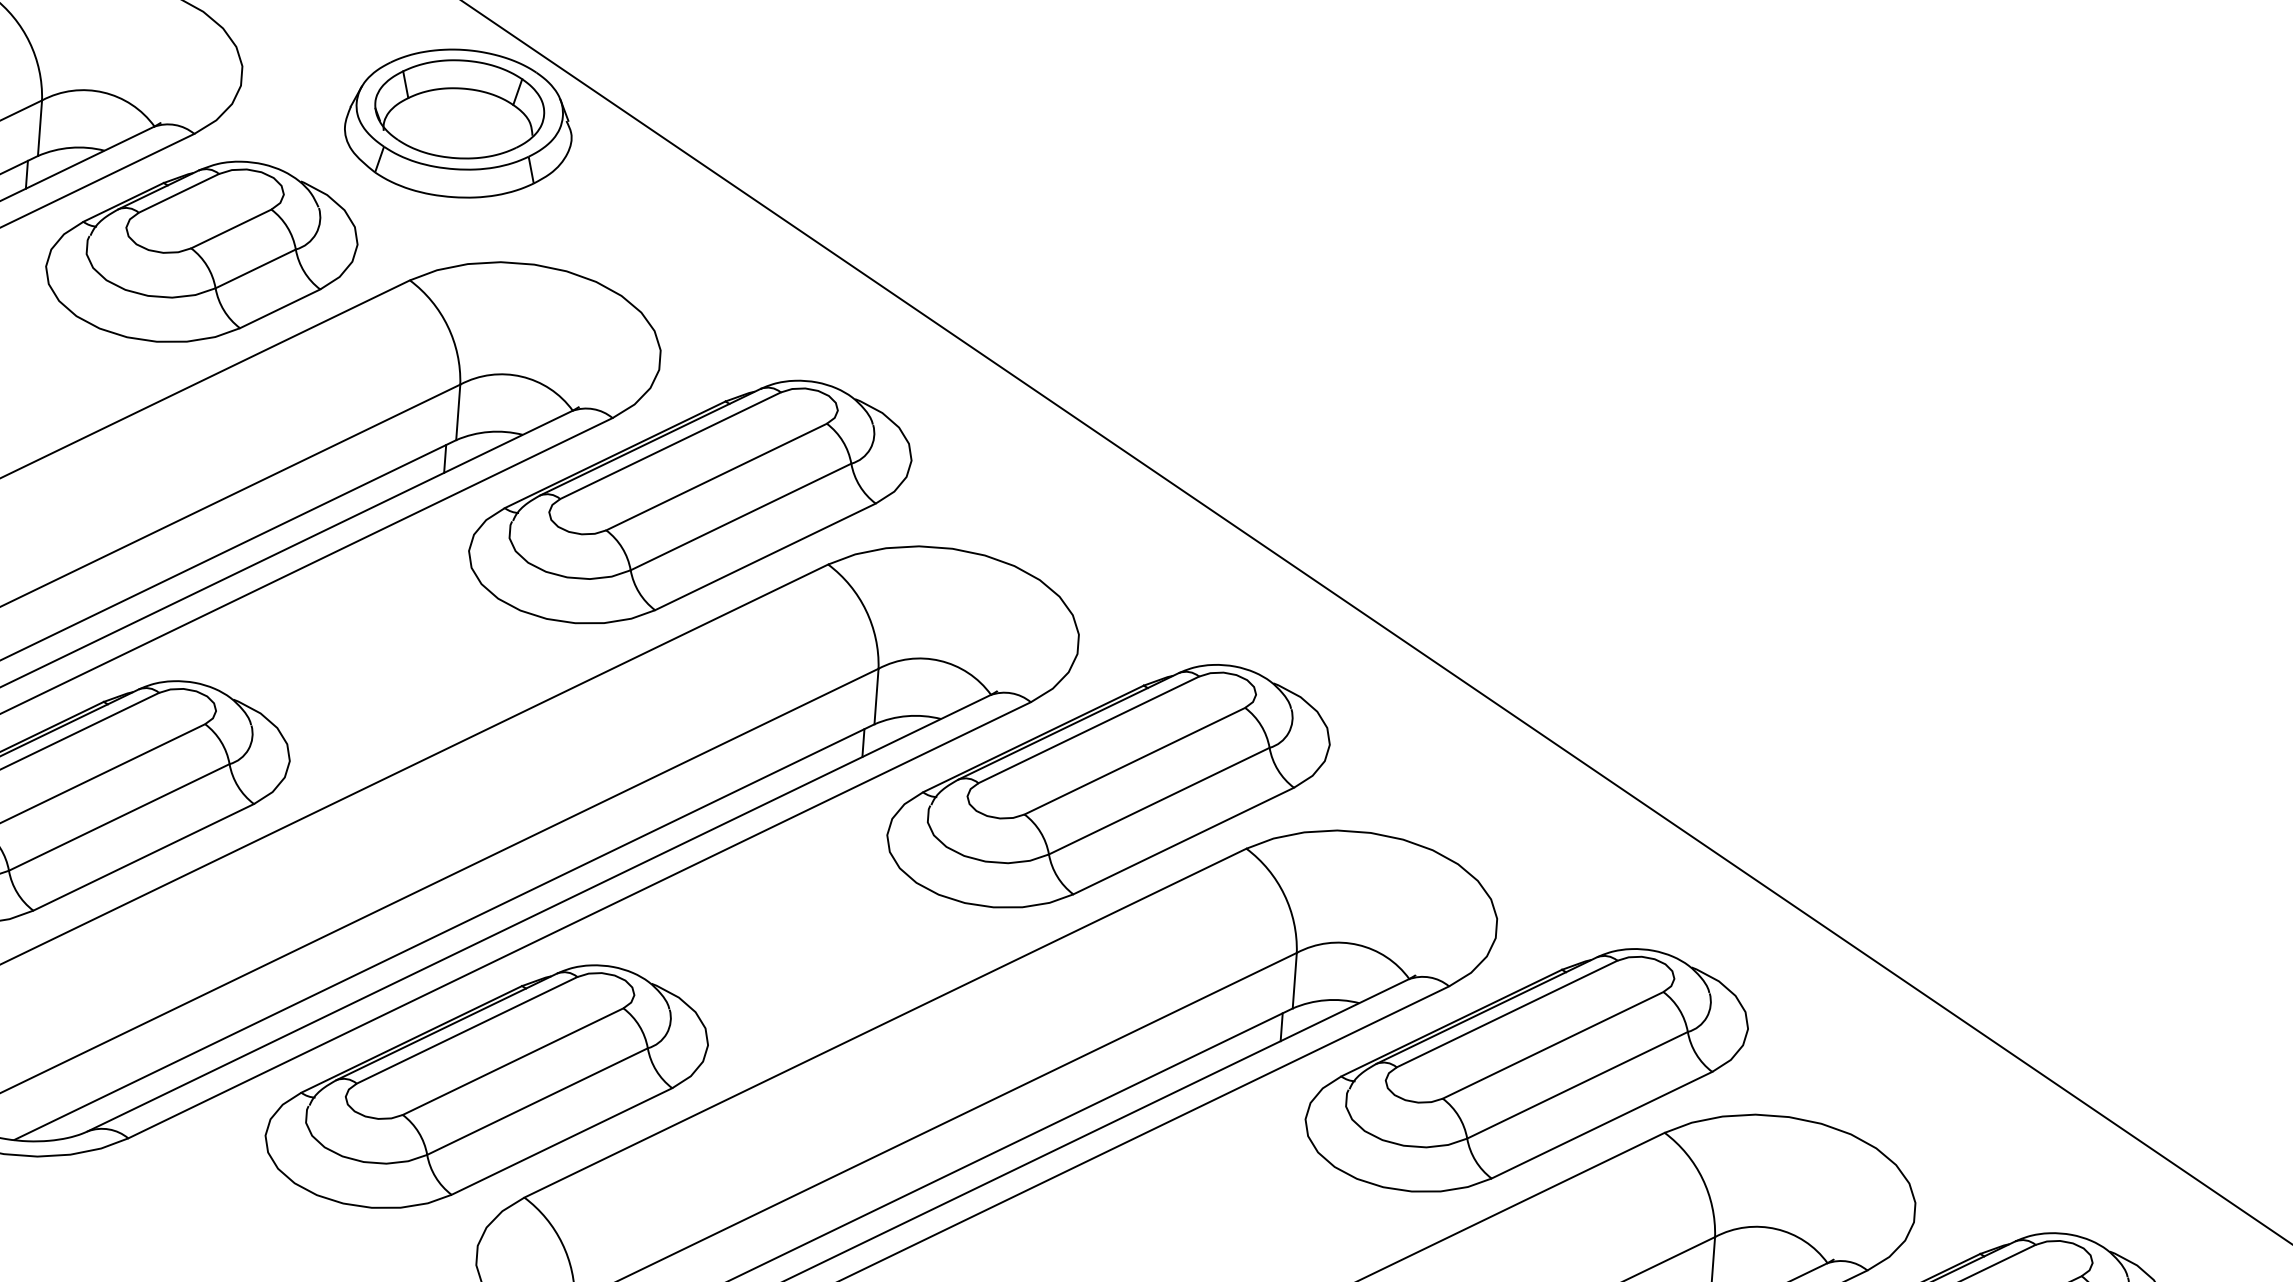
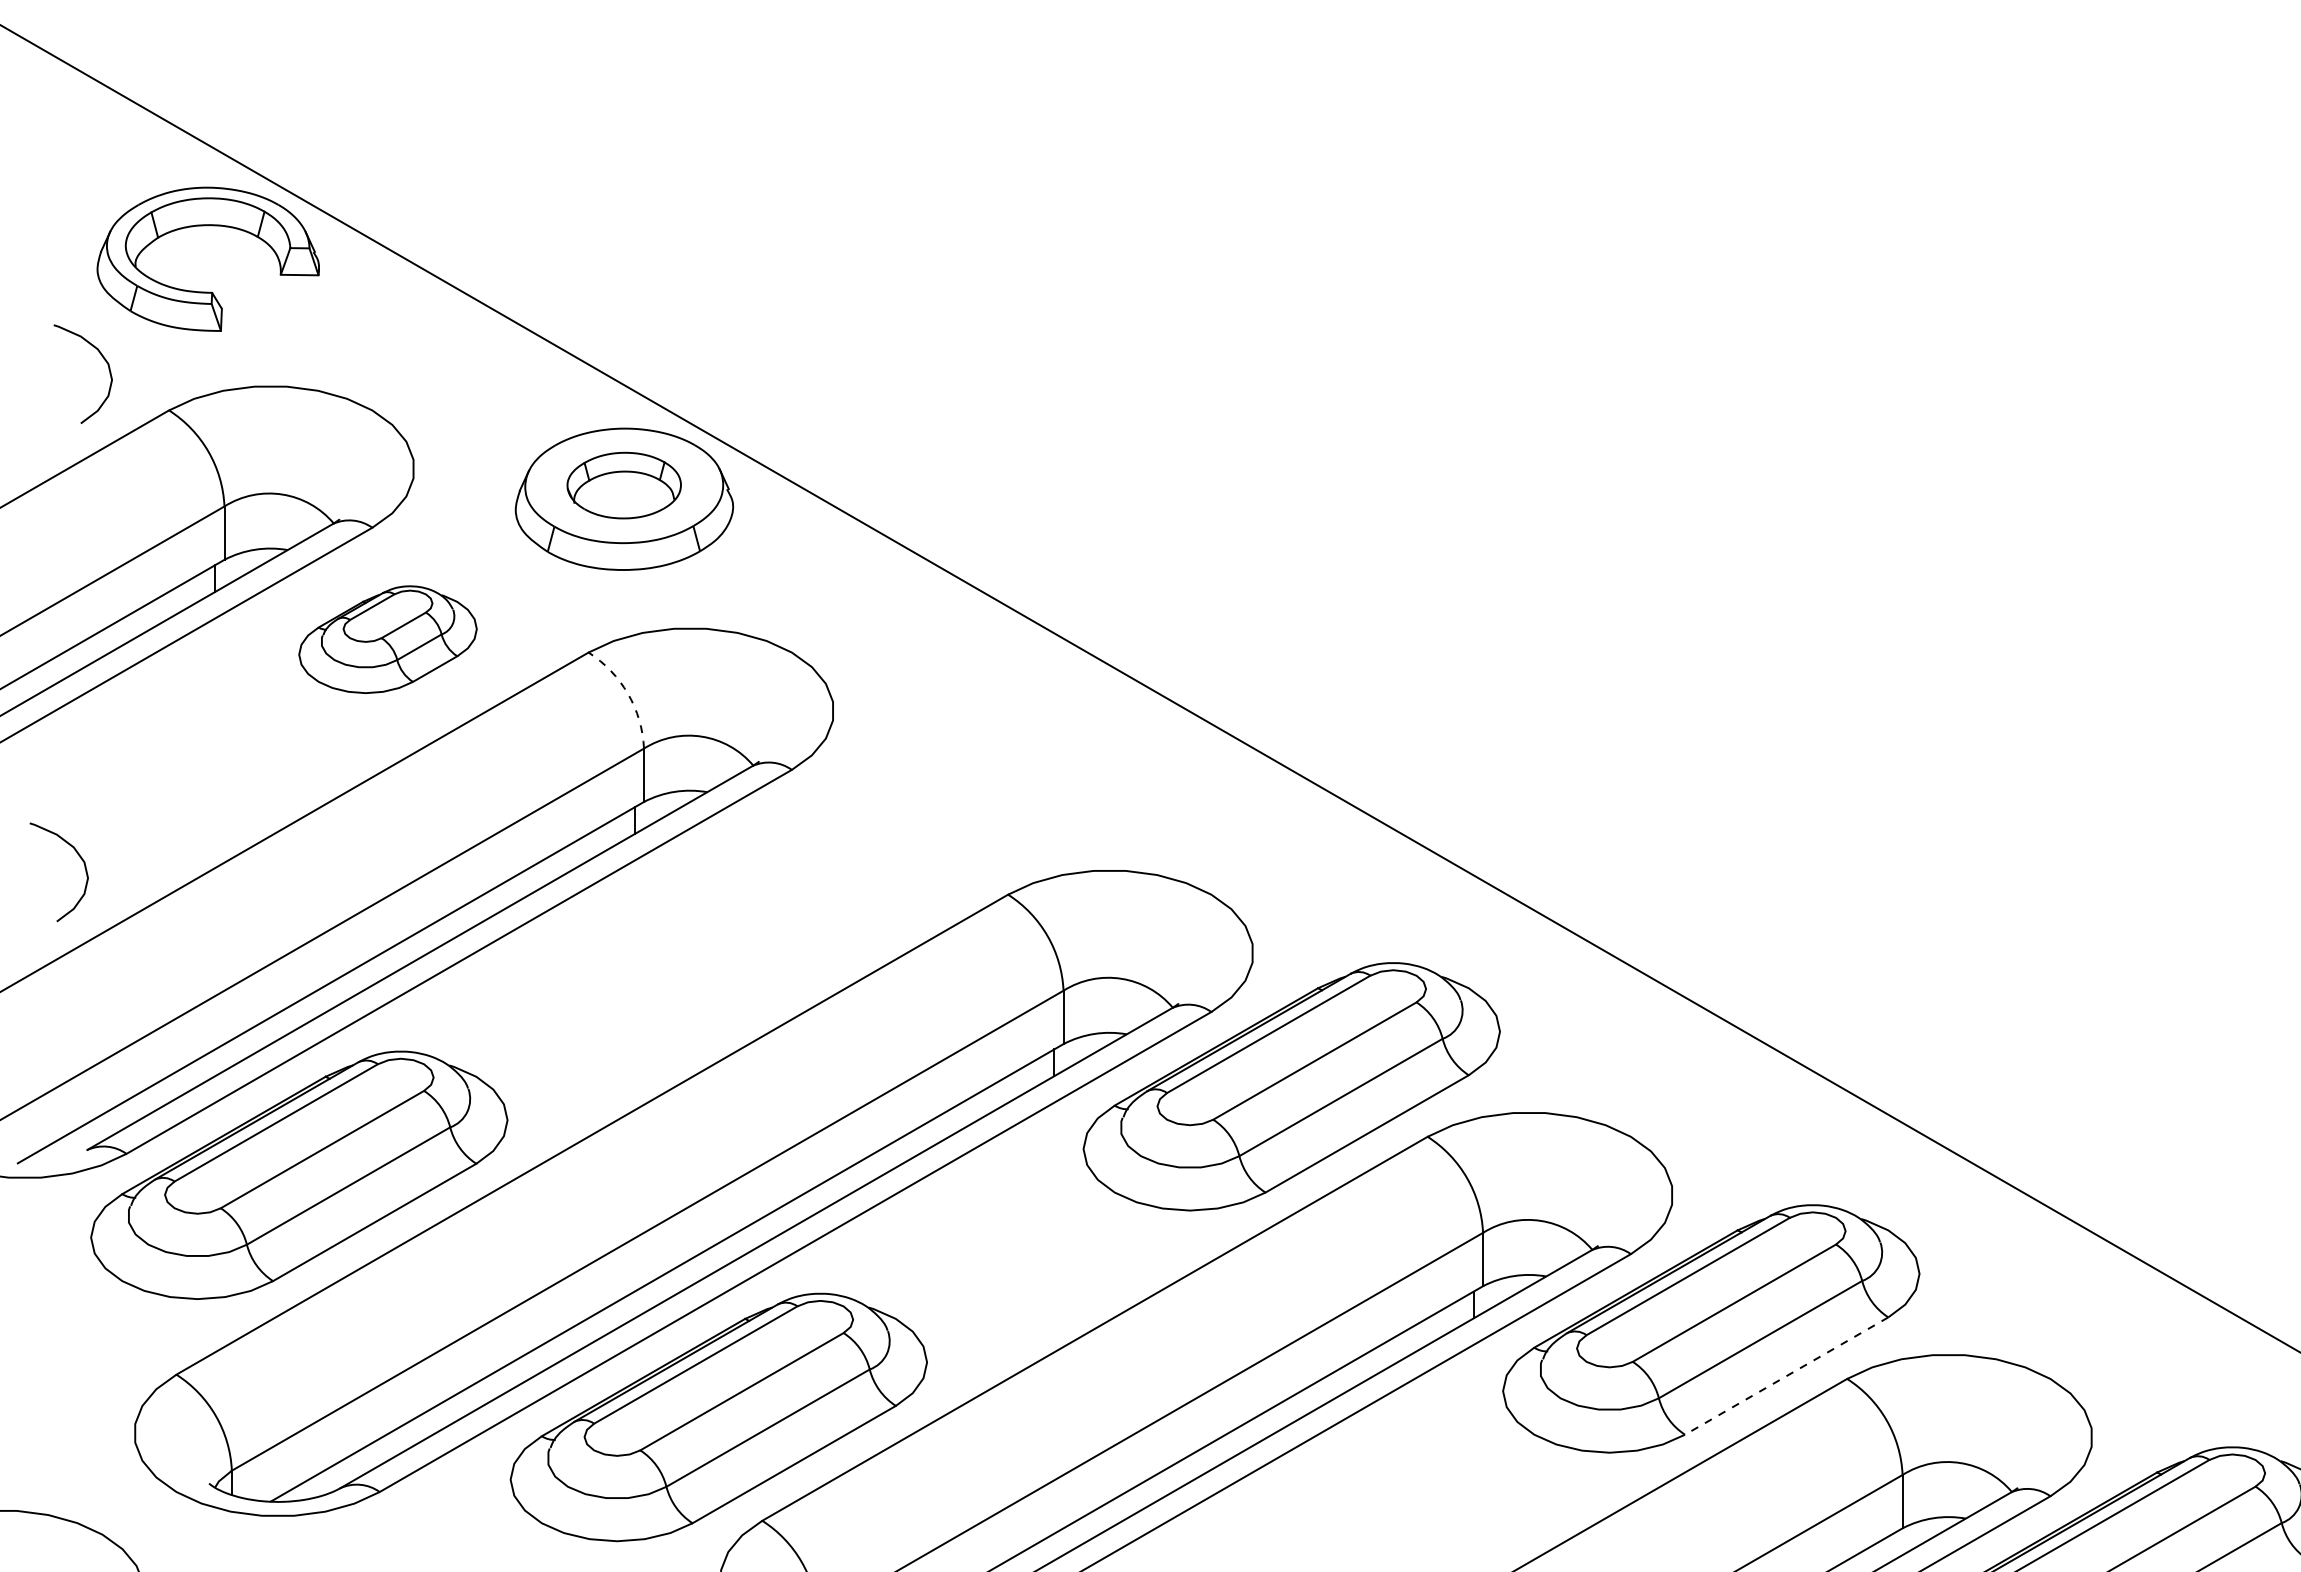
part: (460, 109) -> (624, 485), size x0.7
part: (201, 251) -> (387, 639), size x0.6
arc: (448, 326) -> (628, 693), solid -> dashed
part: (690, 501) -> (872, 844), removed
line: (1601, 1125) -> (1786, 1376), solid -> dashed

